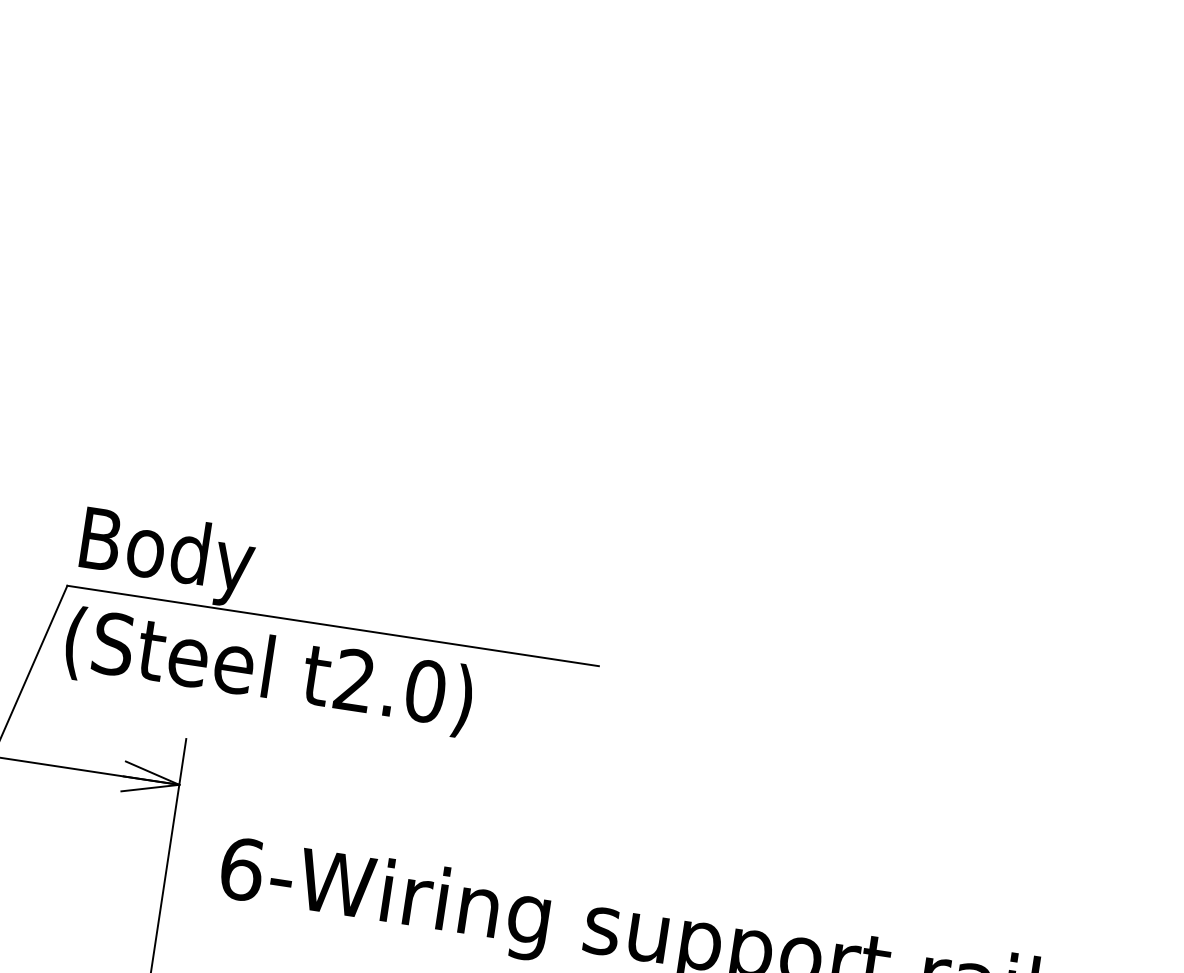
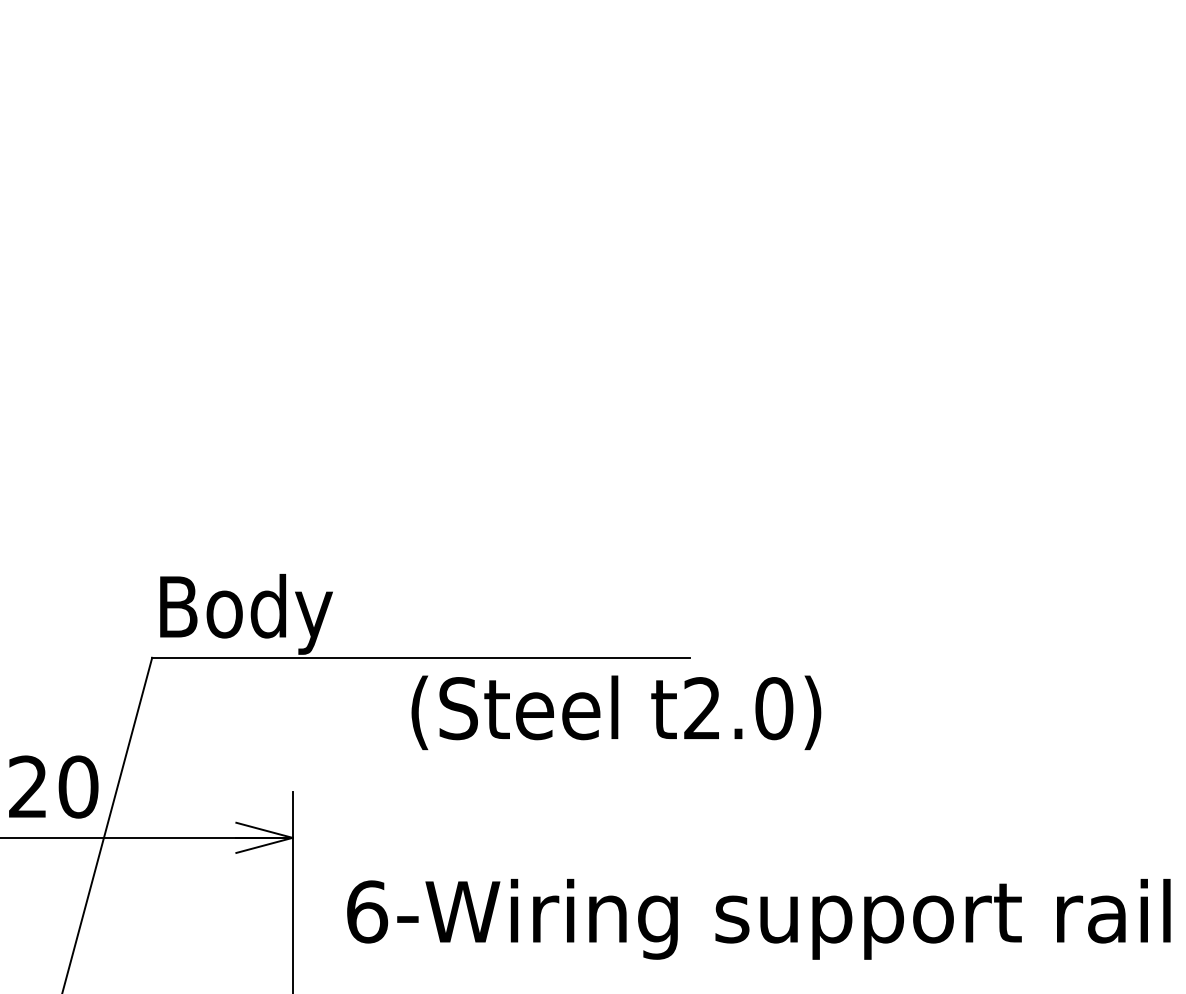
text: (269, 671) -> (616, 712), moved

